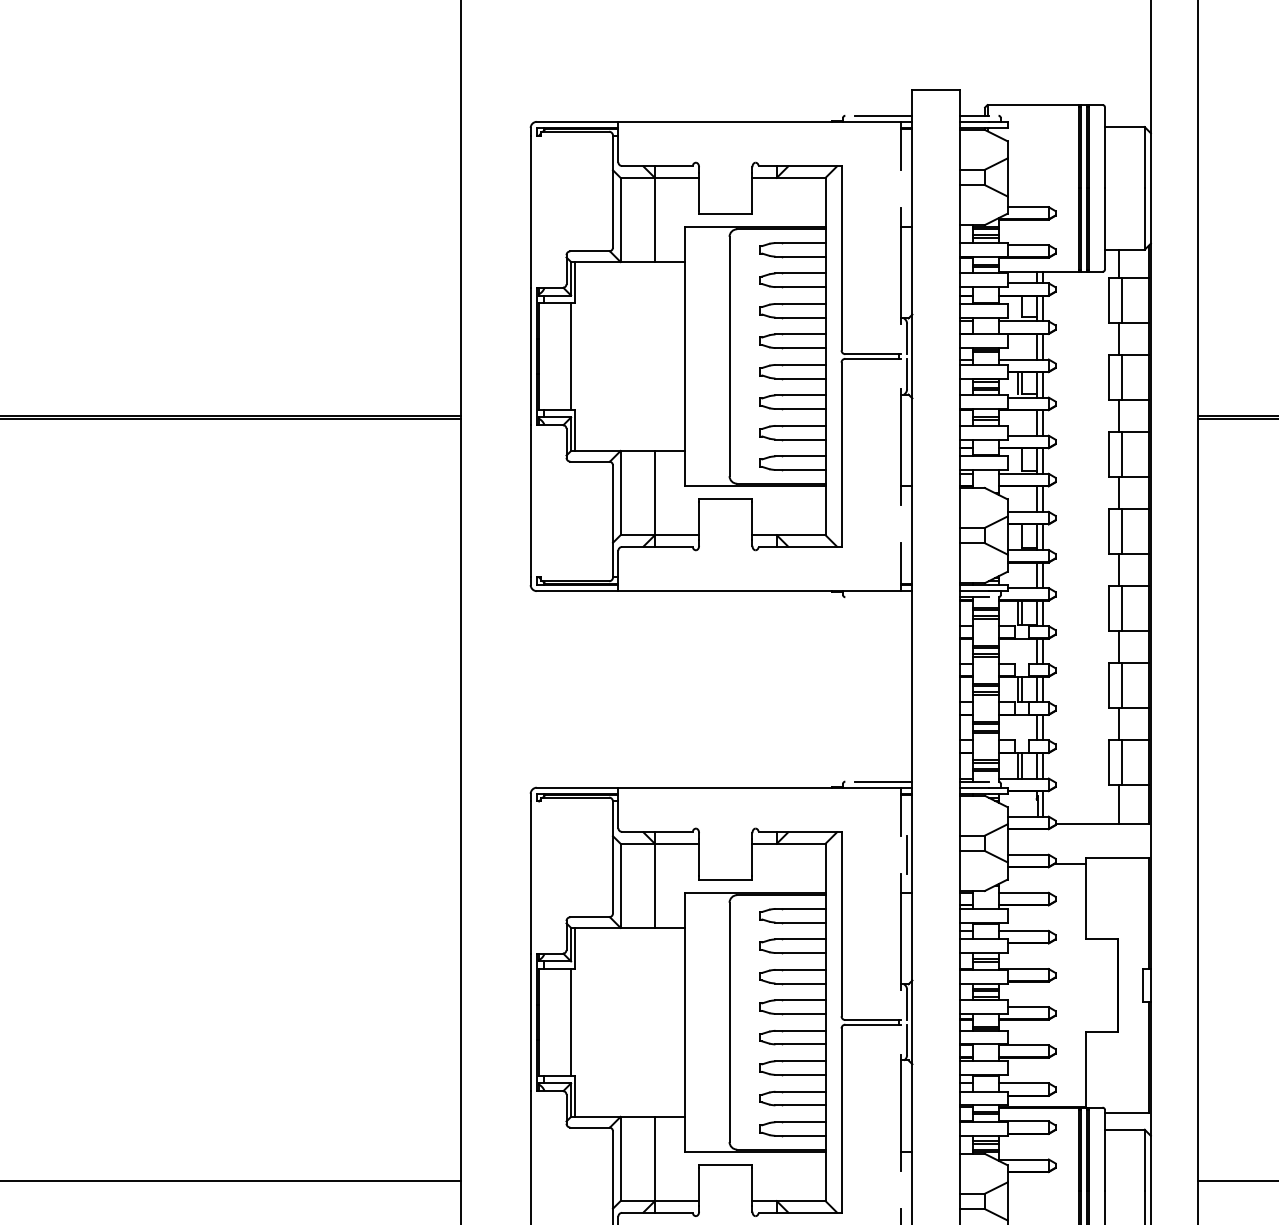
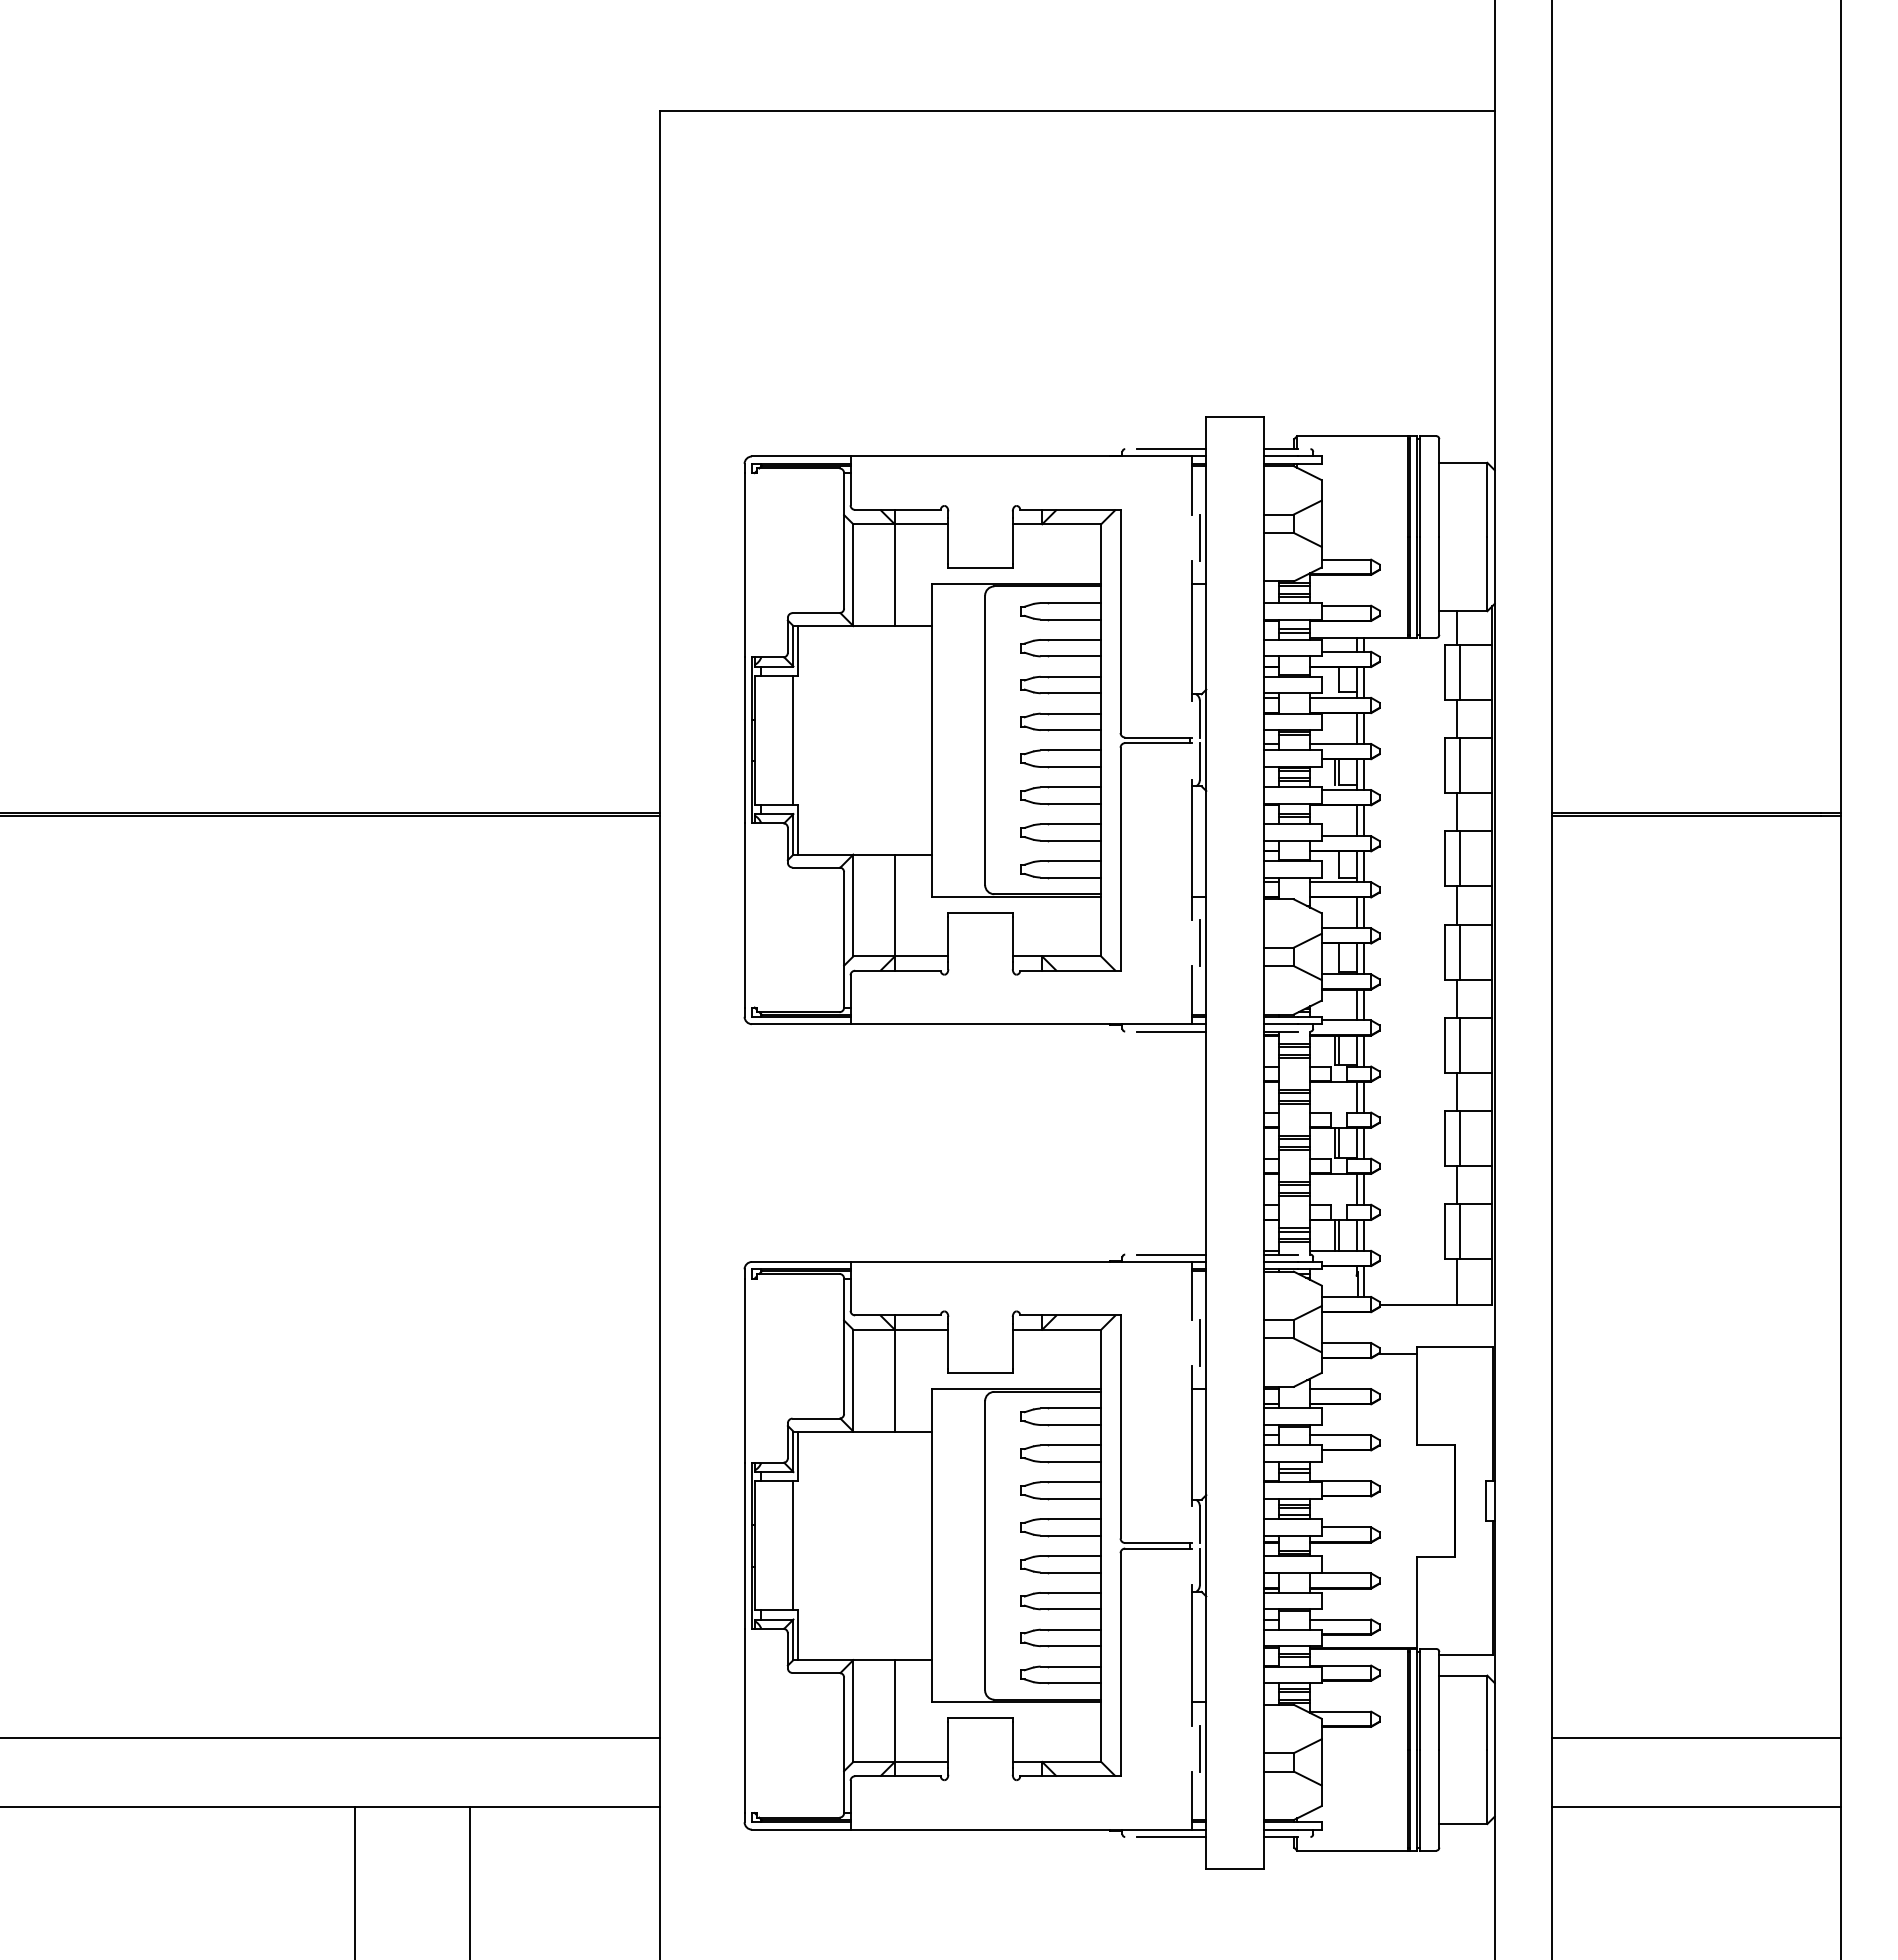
line: (906, 188) -> (1199, 537), added
line: (906, 524) -> (1199, 943), added
line: (883, 597) -> (1171, 1031), added
line: (906, 1189) -> (1199, 1748), added

